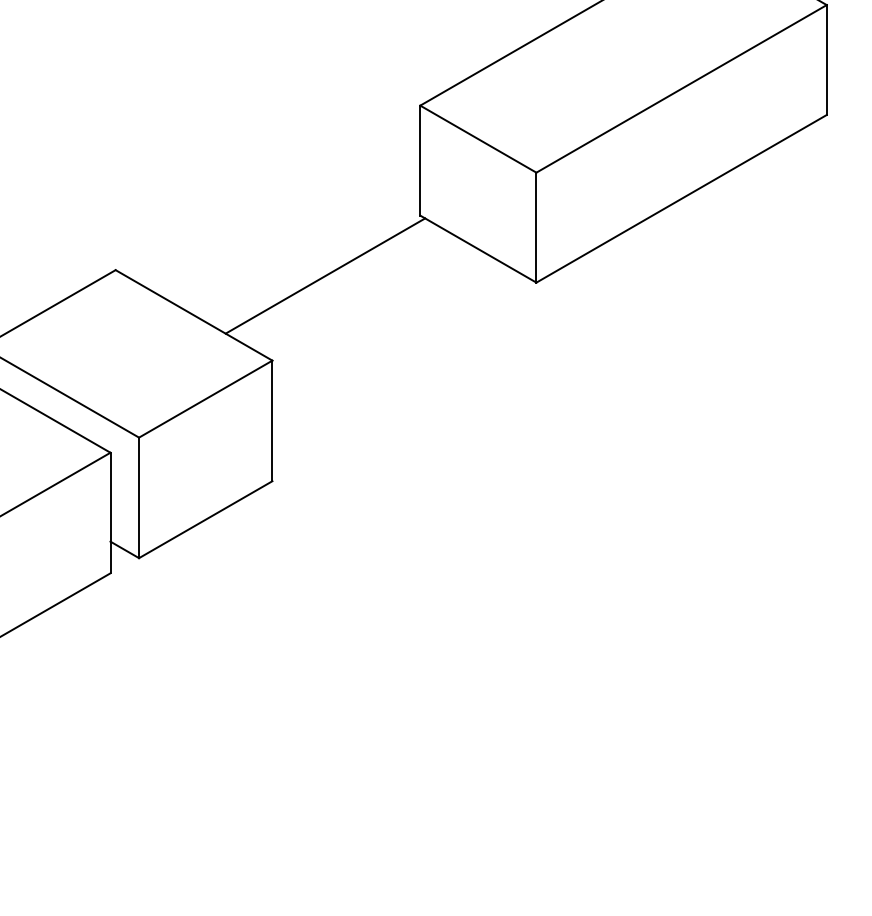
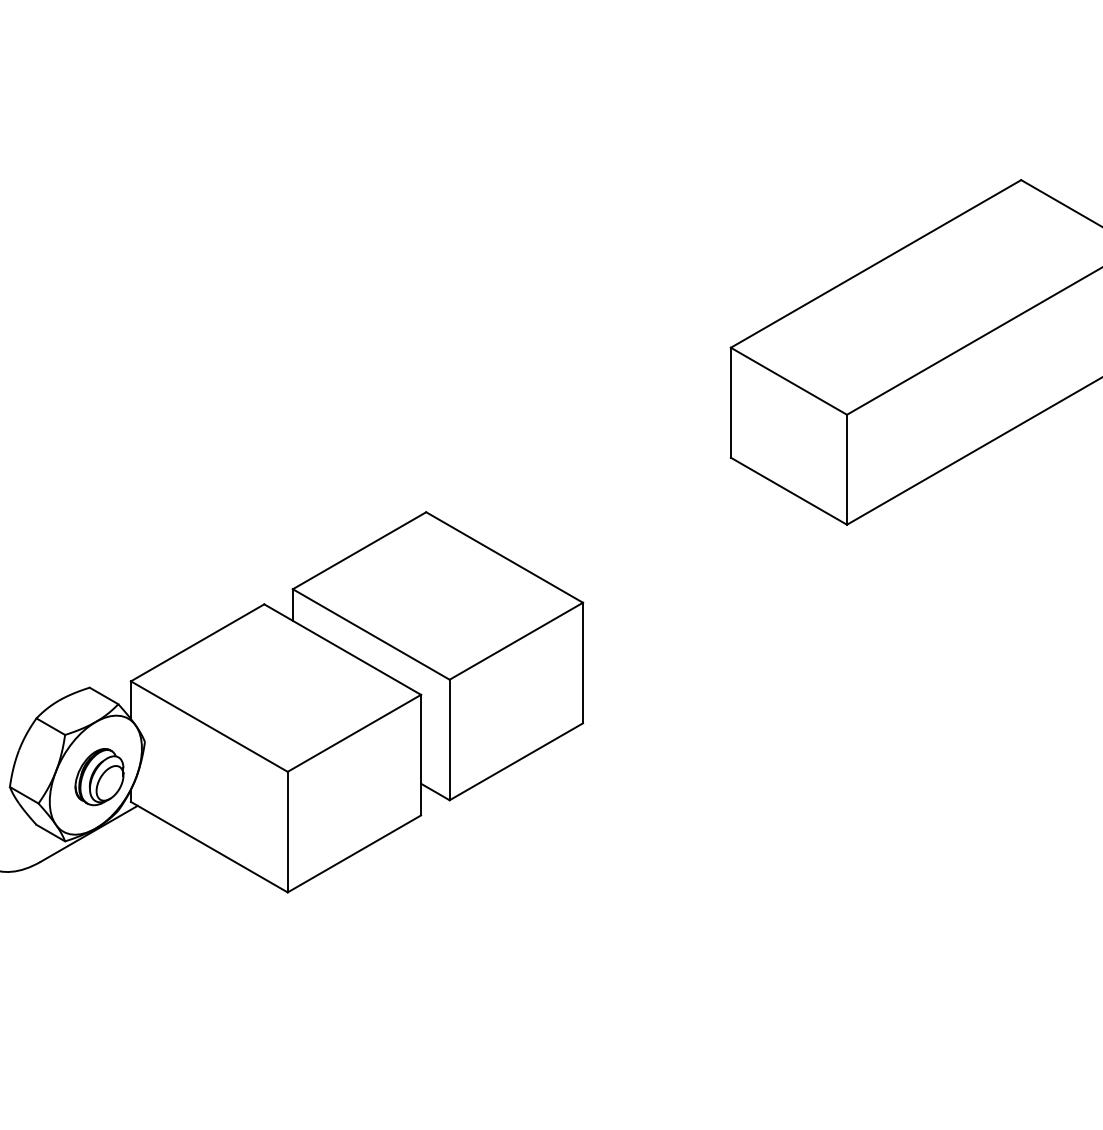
line: (324, 275) -> (635, 517), removed

